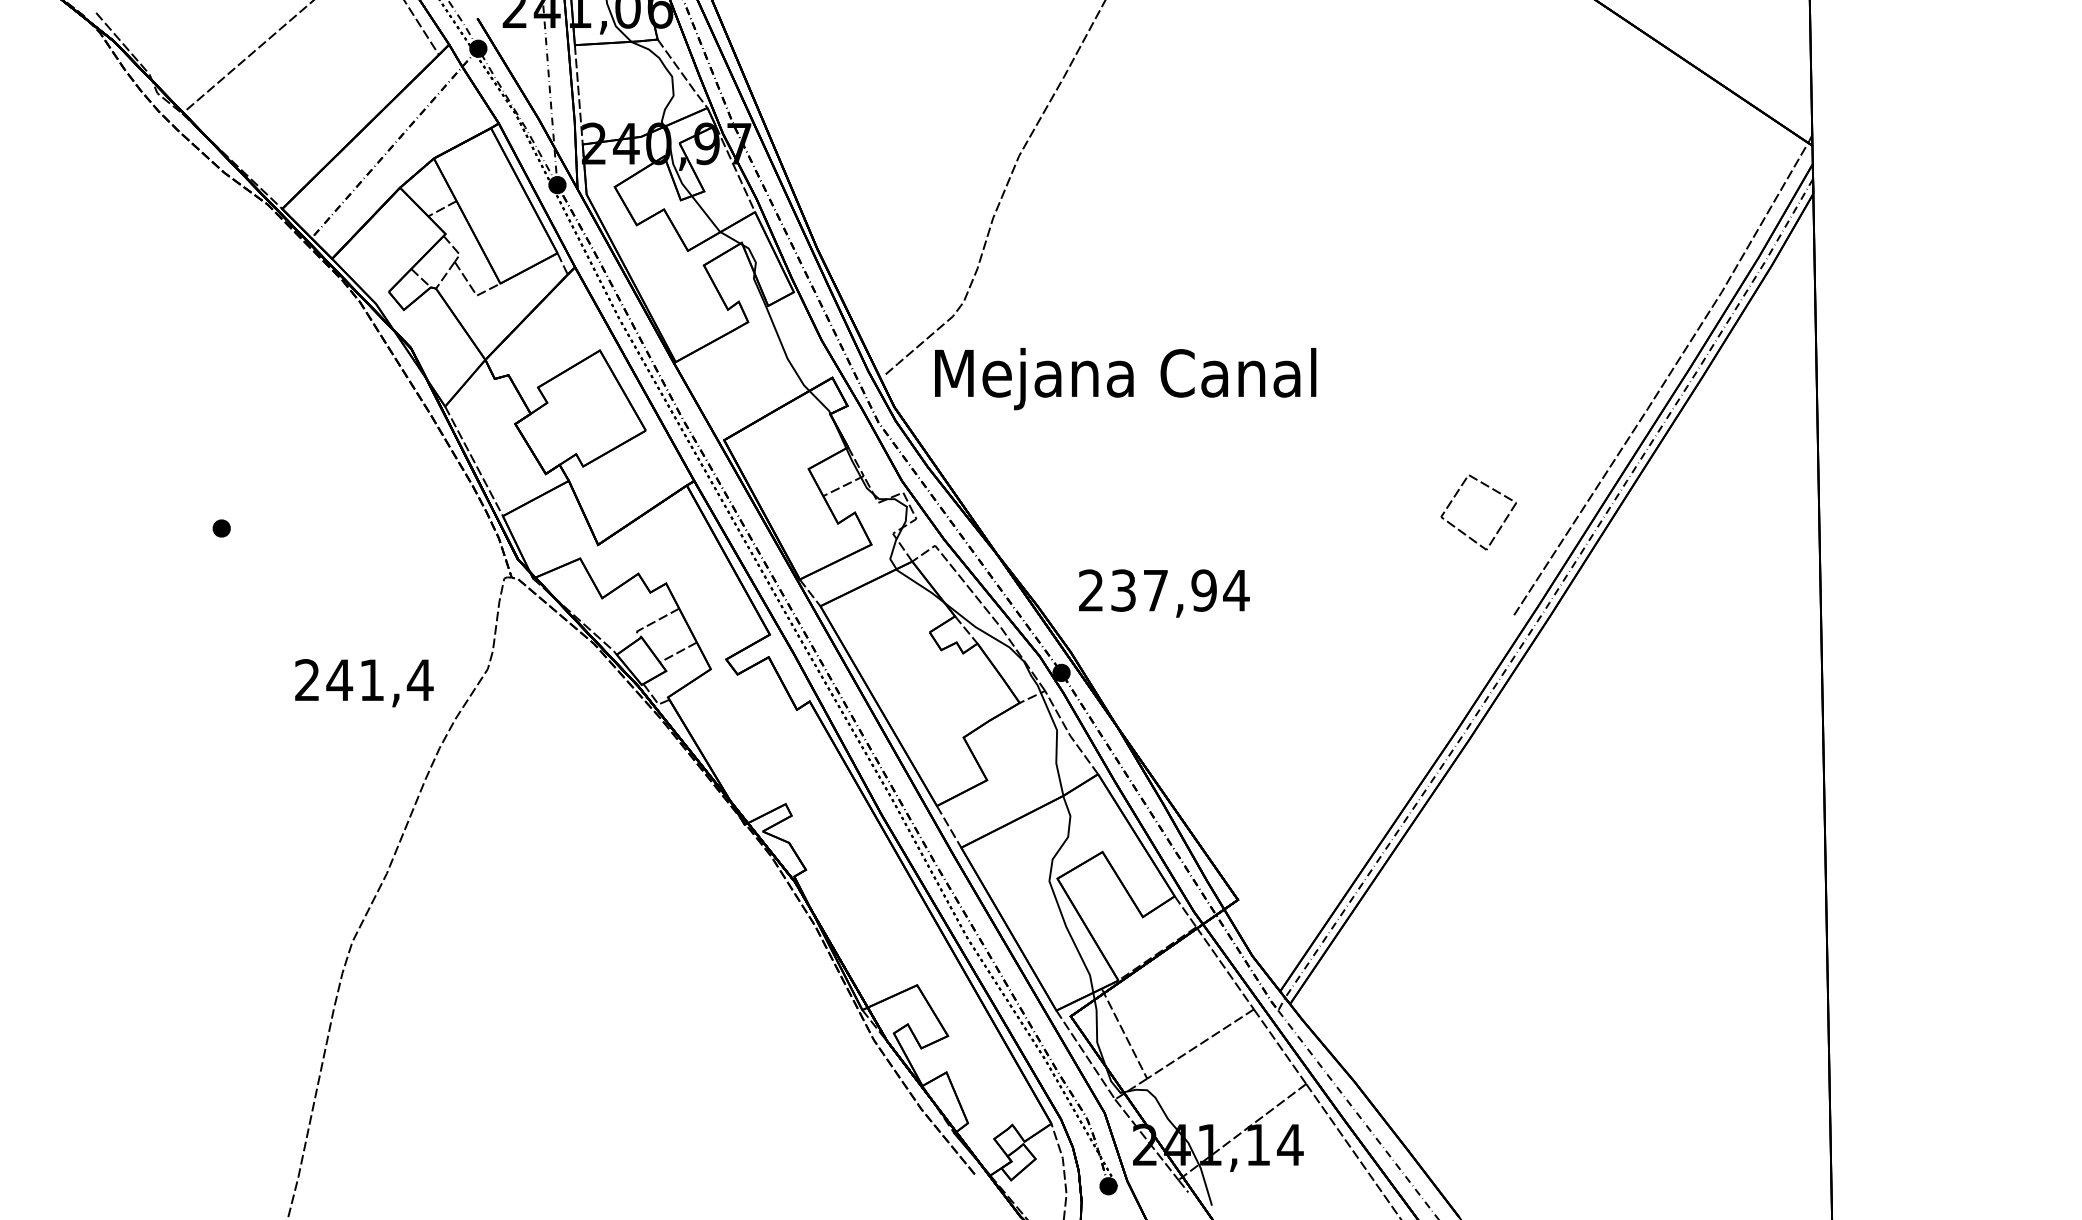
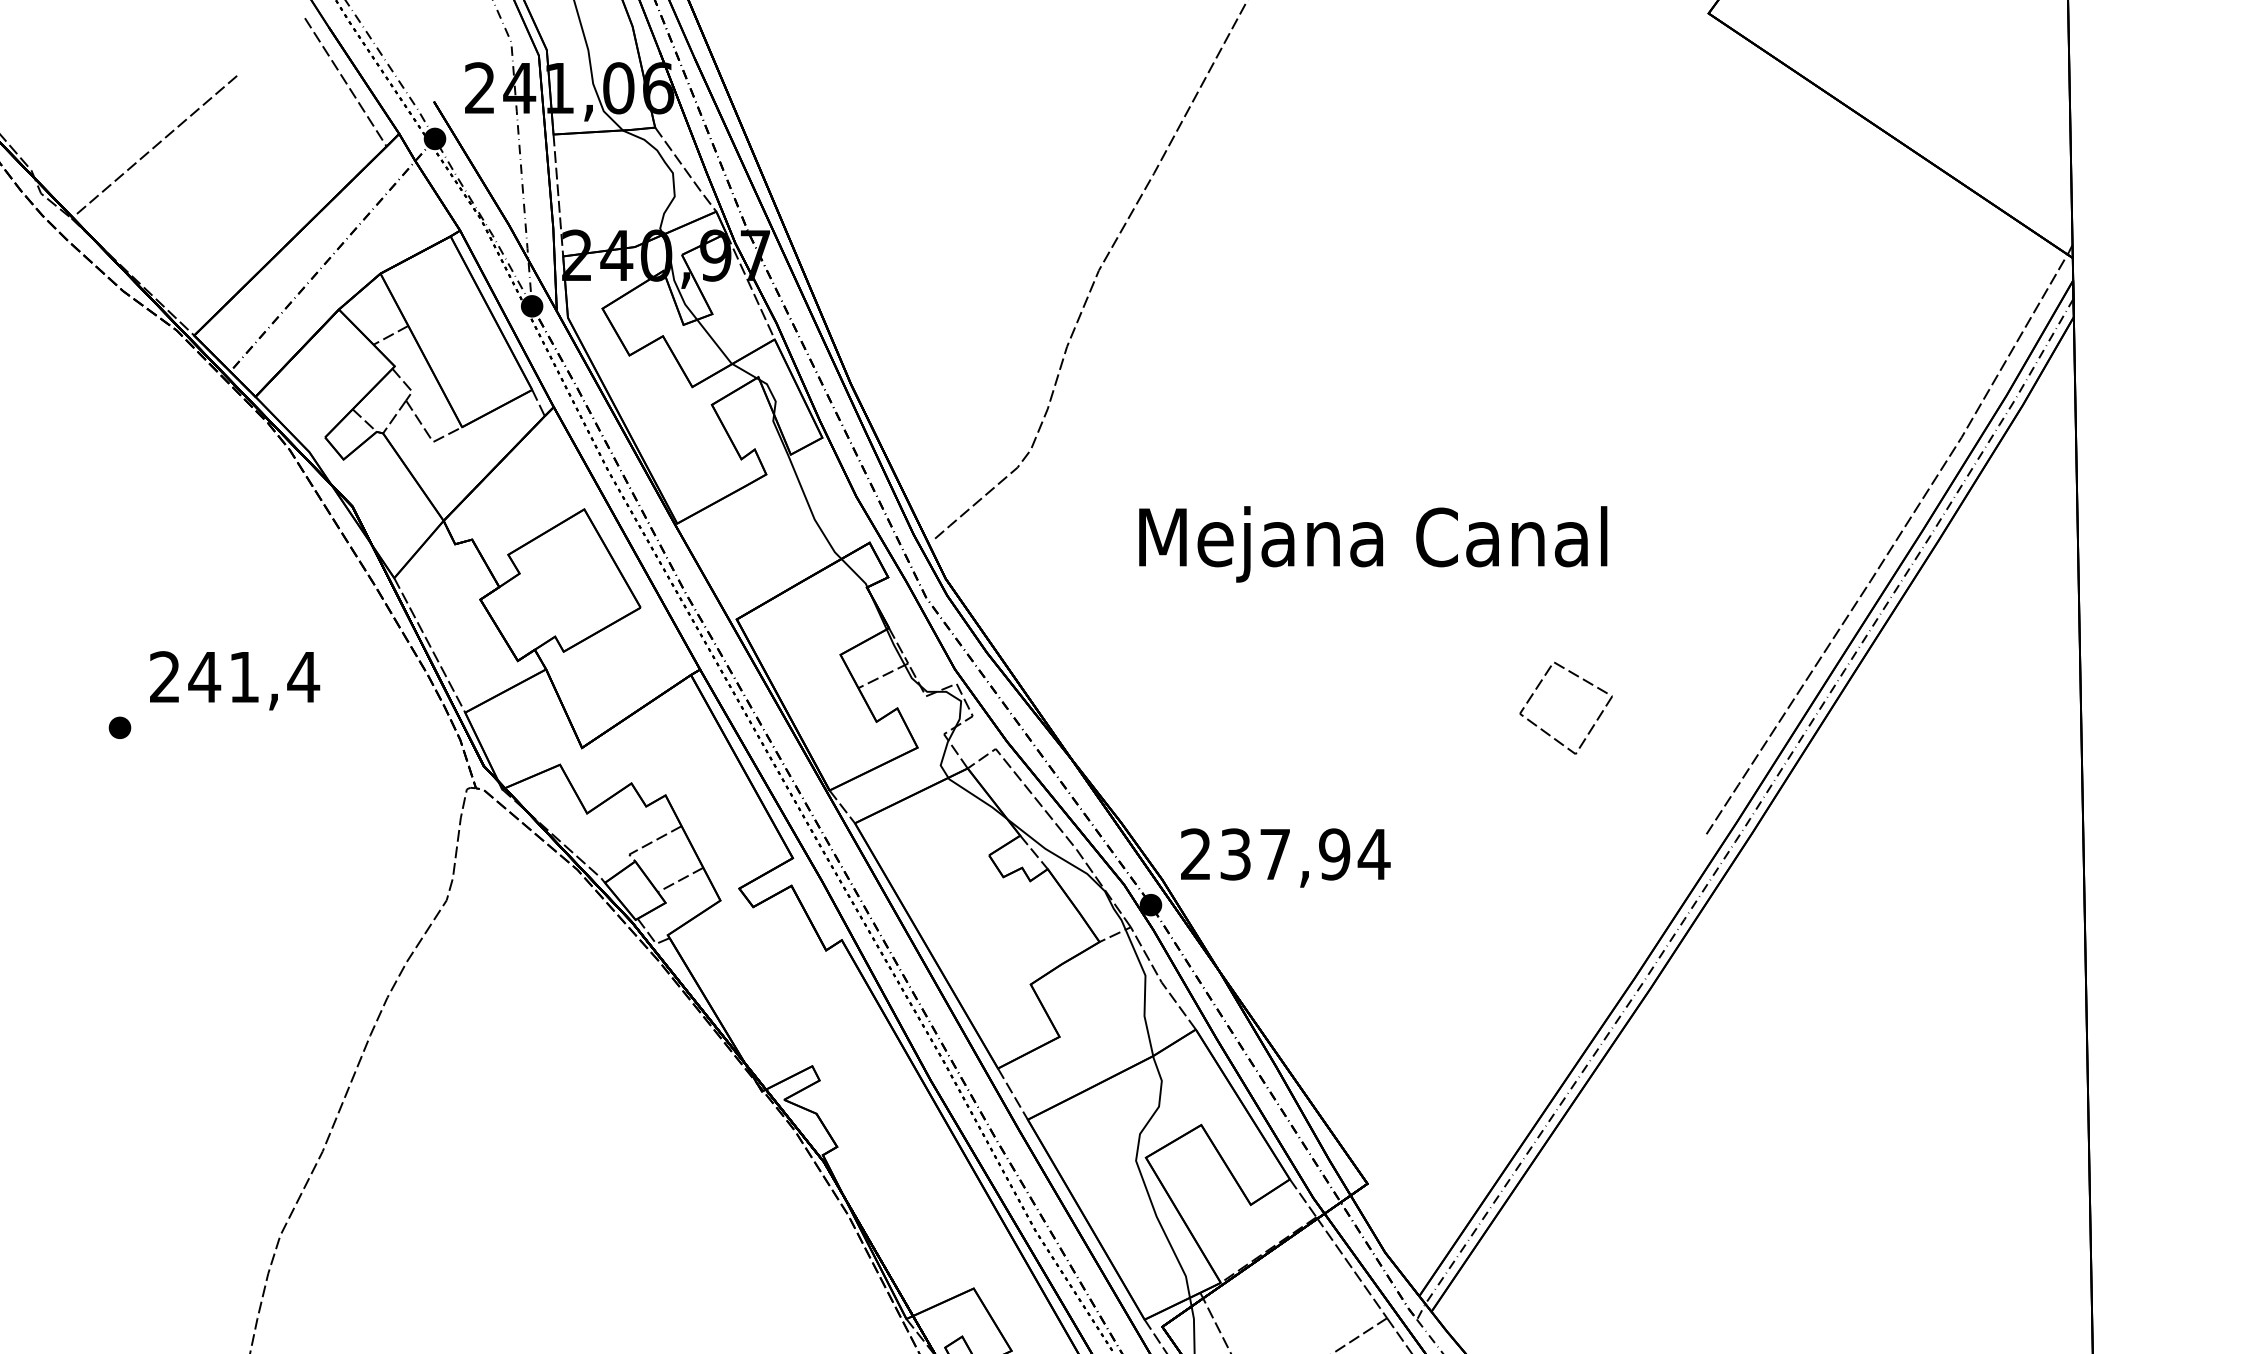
text: (1125, 379) -> (1373, 544), moved
part: (1464, 532) -> (1548, 732), moved
text: (1164, 593) -> (1285, 857), moved
text: (364, 683) -> (235, 681), moved

